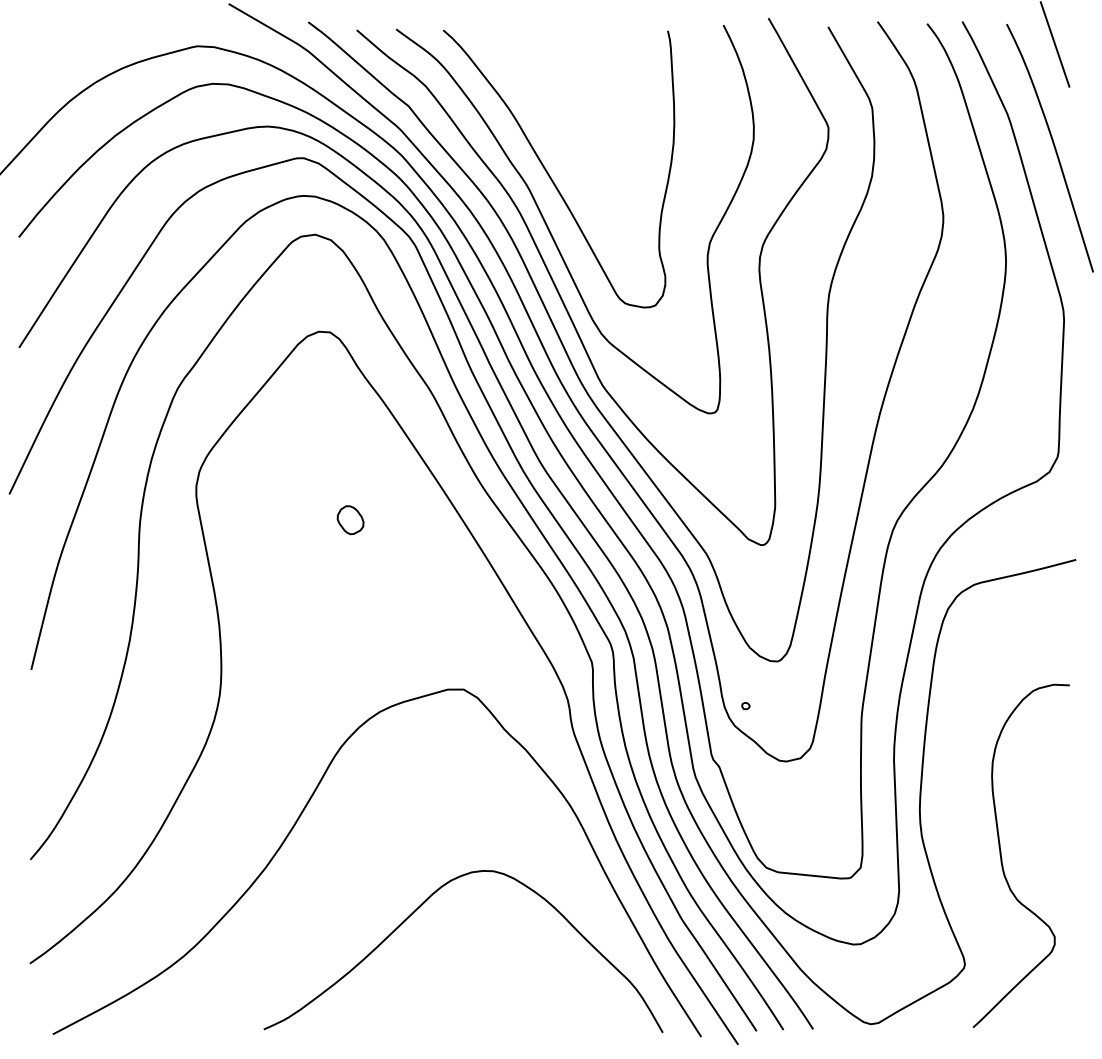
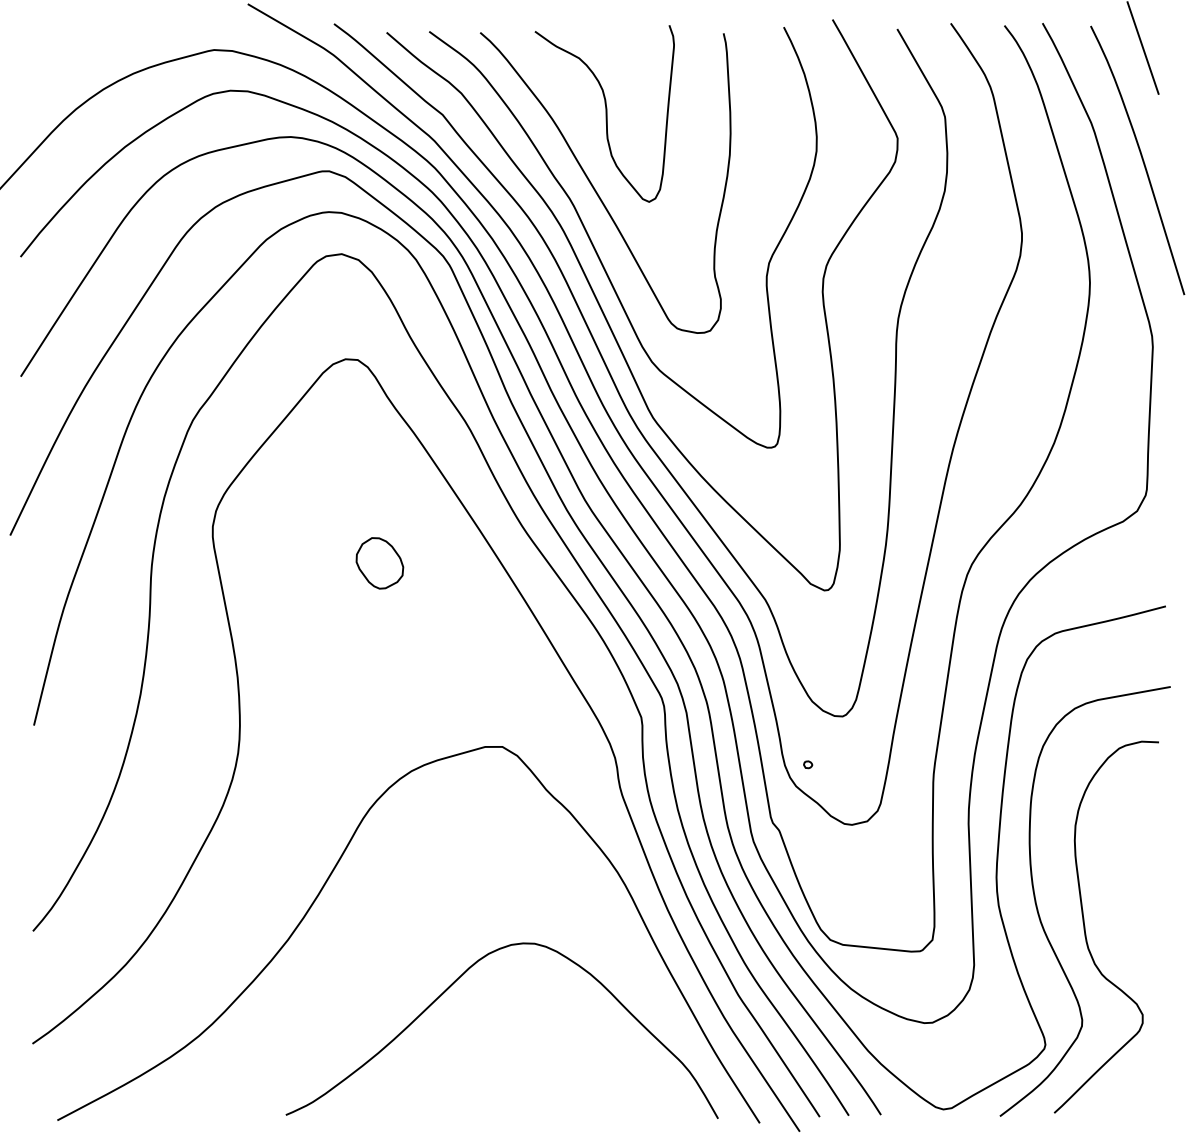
curve: (558, 104) -> (605, 113), added
part: (350, 520) -> (379, 563), size x1.67
curve: (960, 846) -> (1040, 916), added

